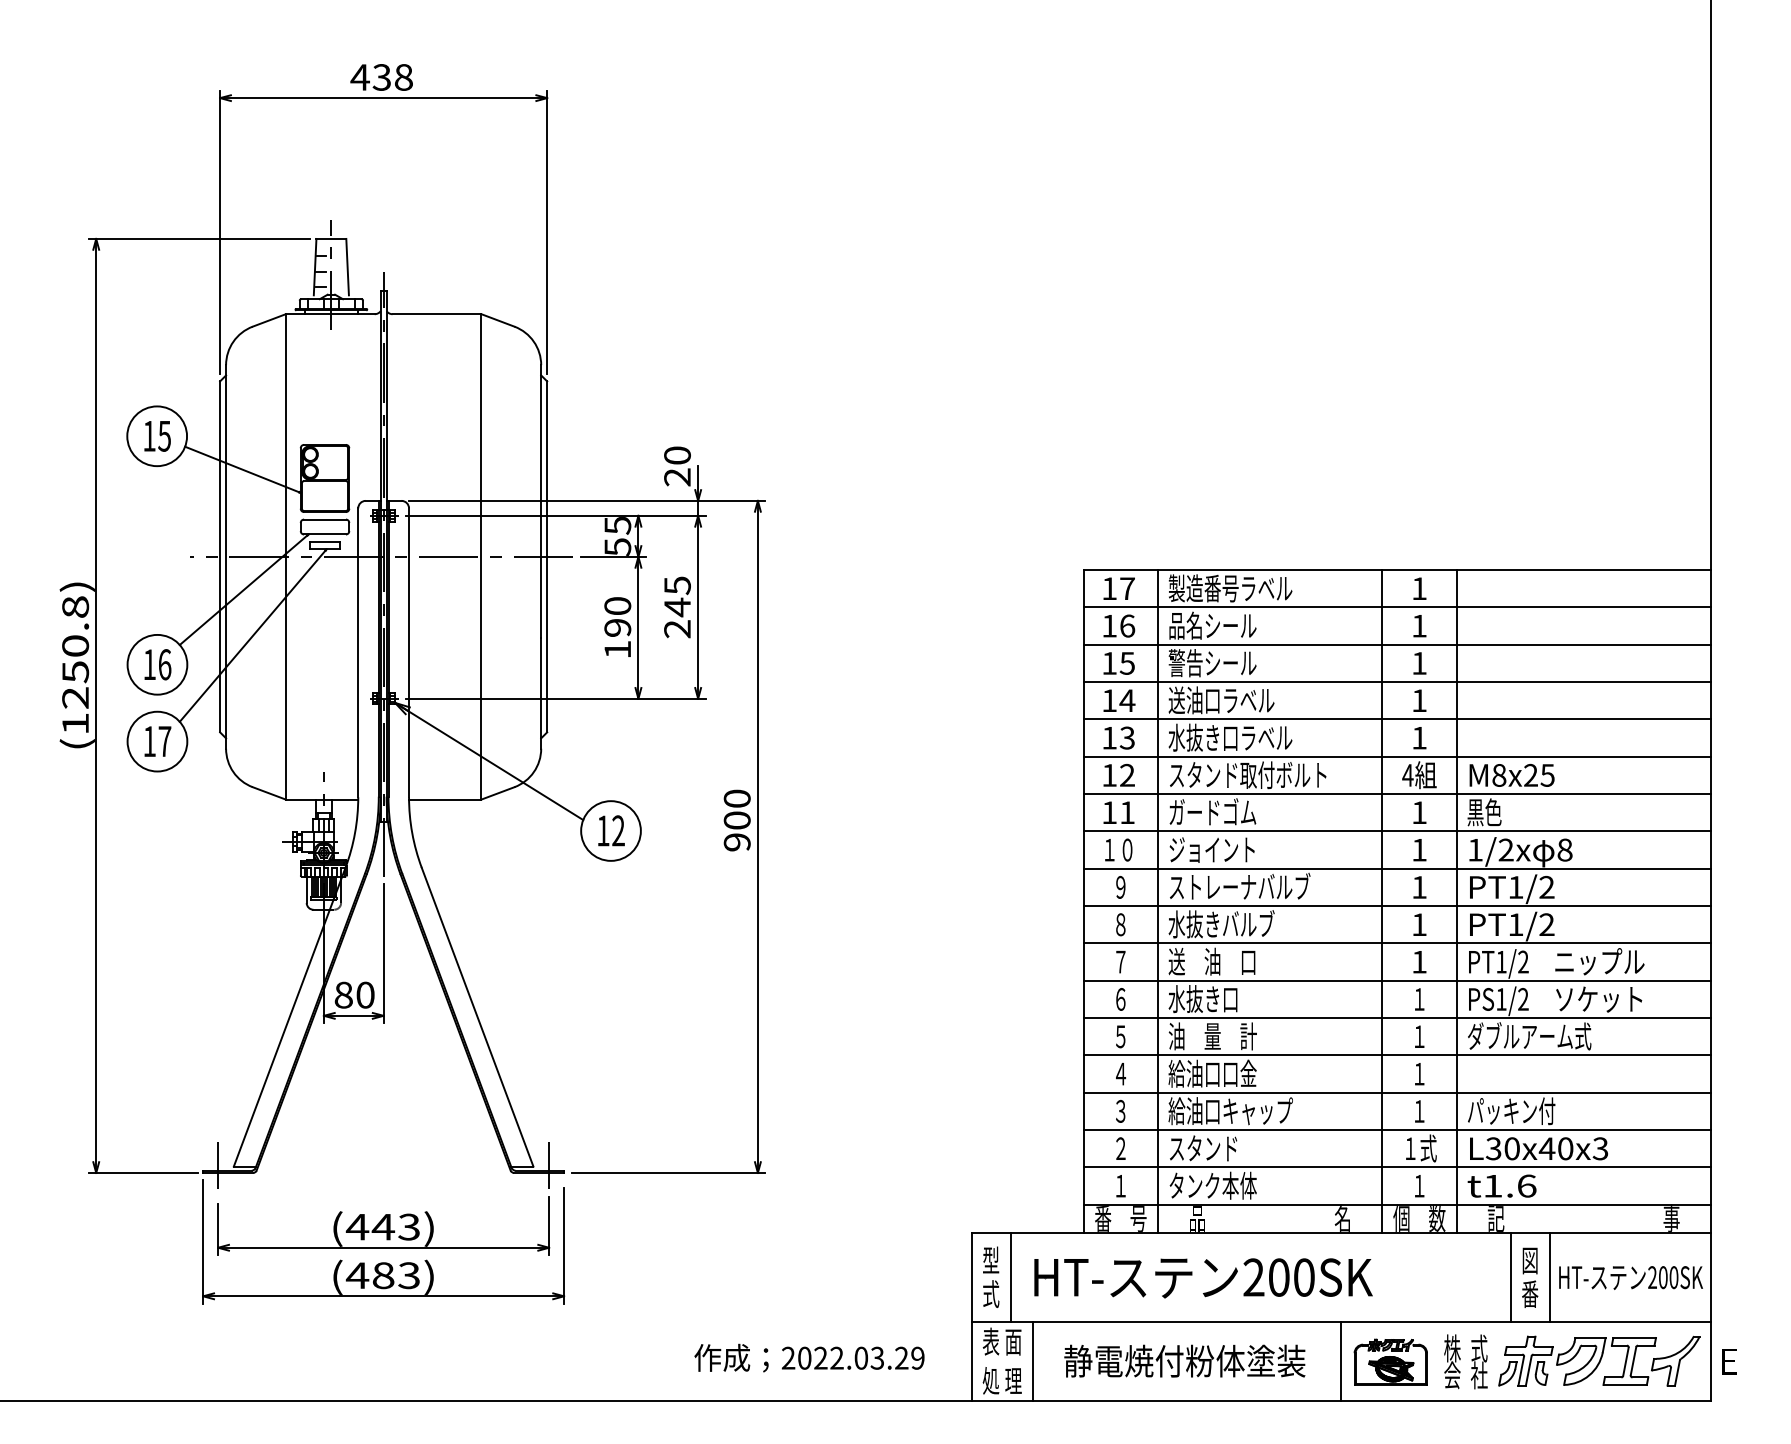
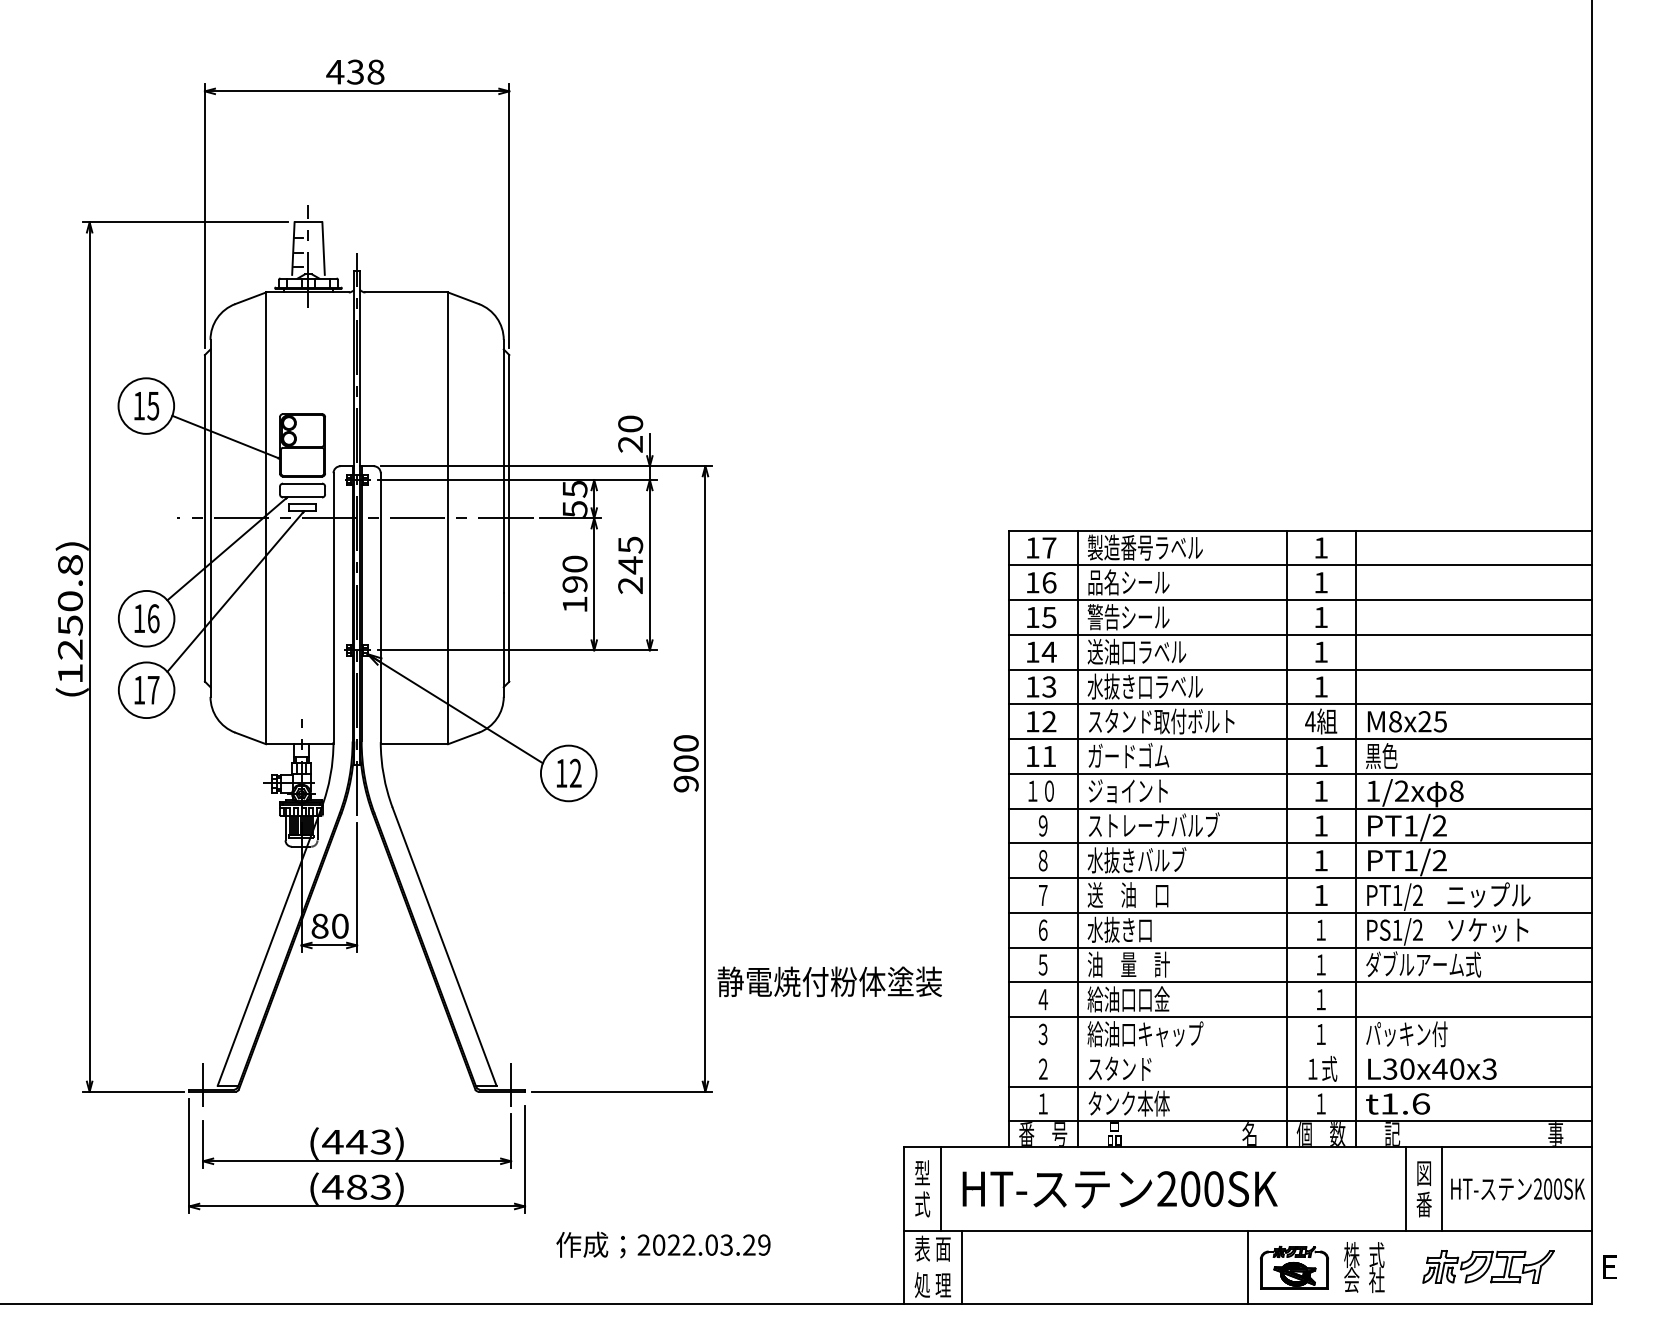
line: (1397, 1129) -> (1300, 1051), removed
text: (809, 1357) -> (663, 1244), moved
text: (1184, 1360) -> (829, 981), moved
part: (1599, 1360) -> (1488, 1266), size x0.7

